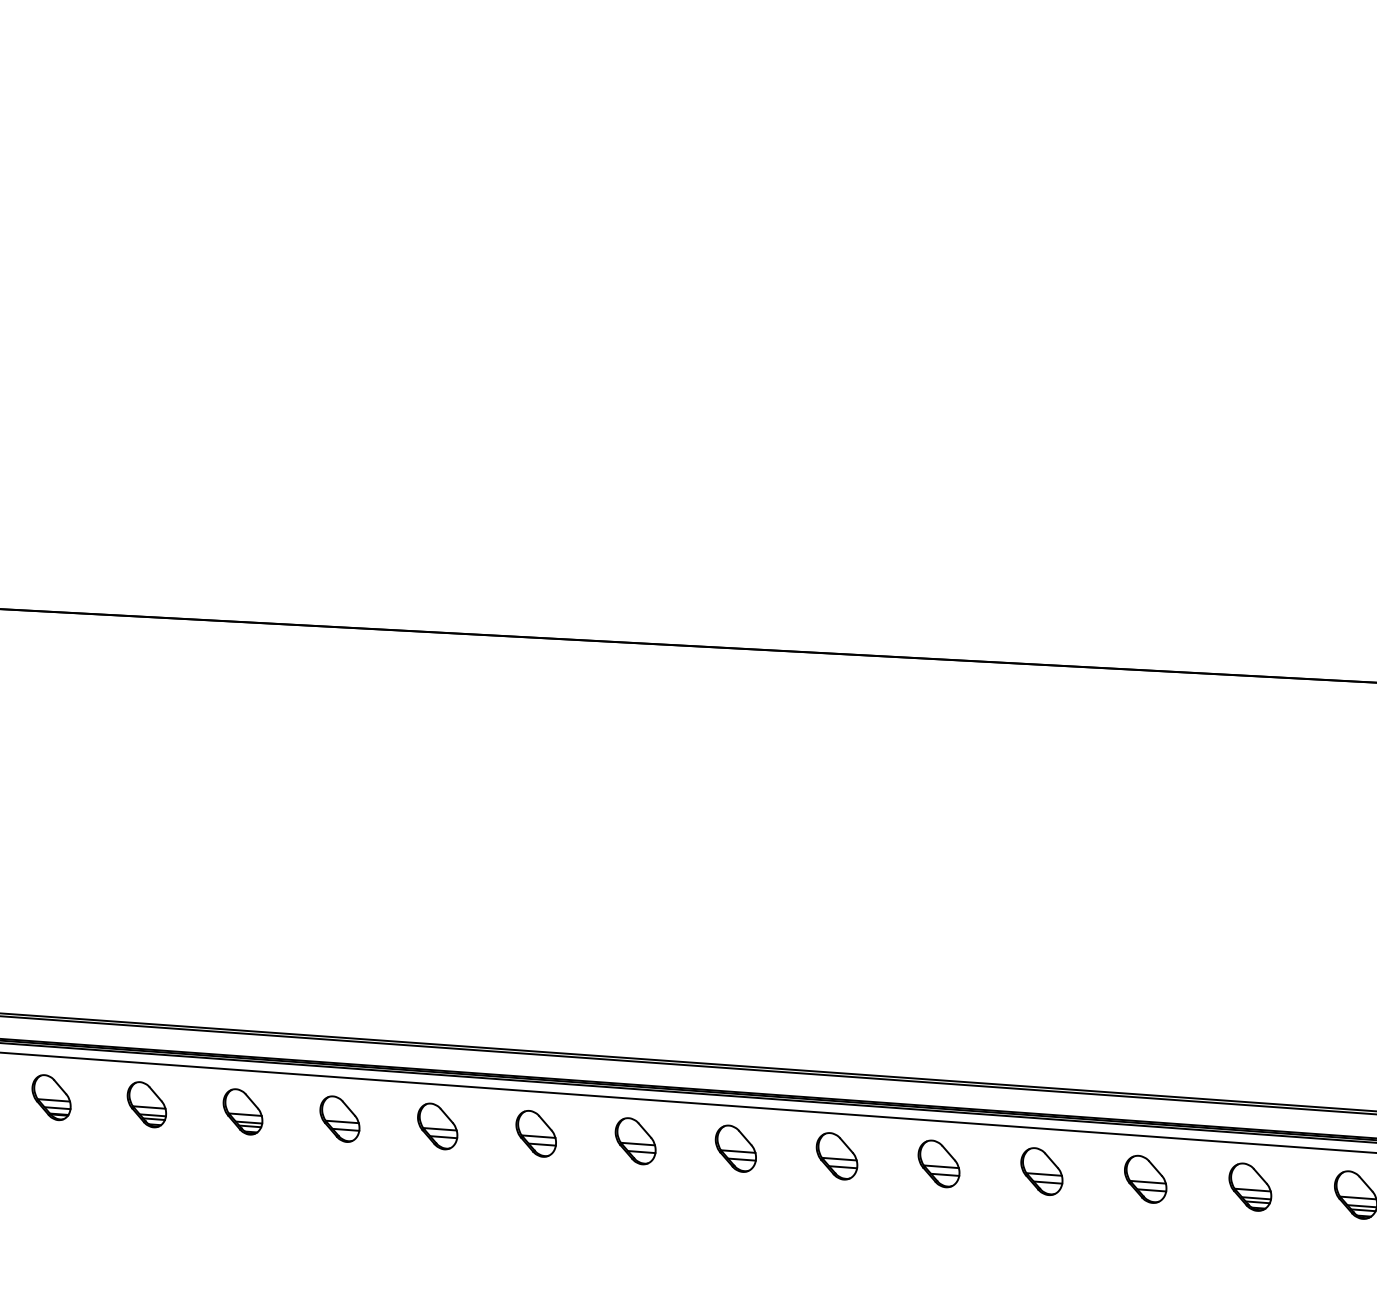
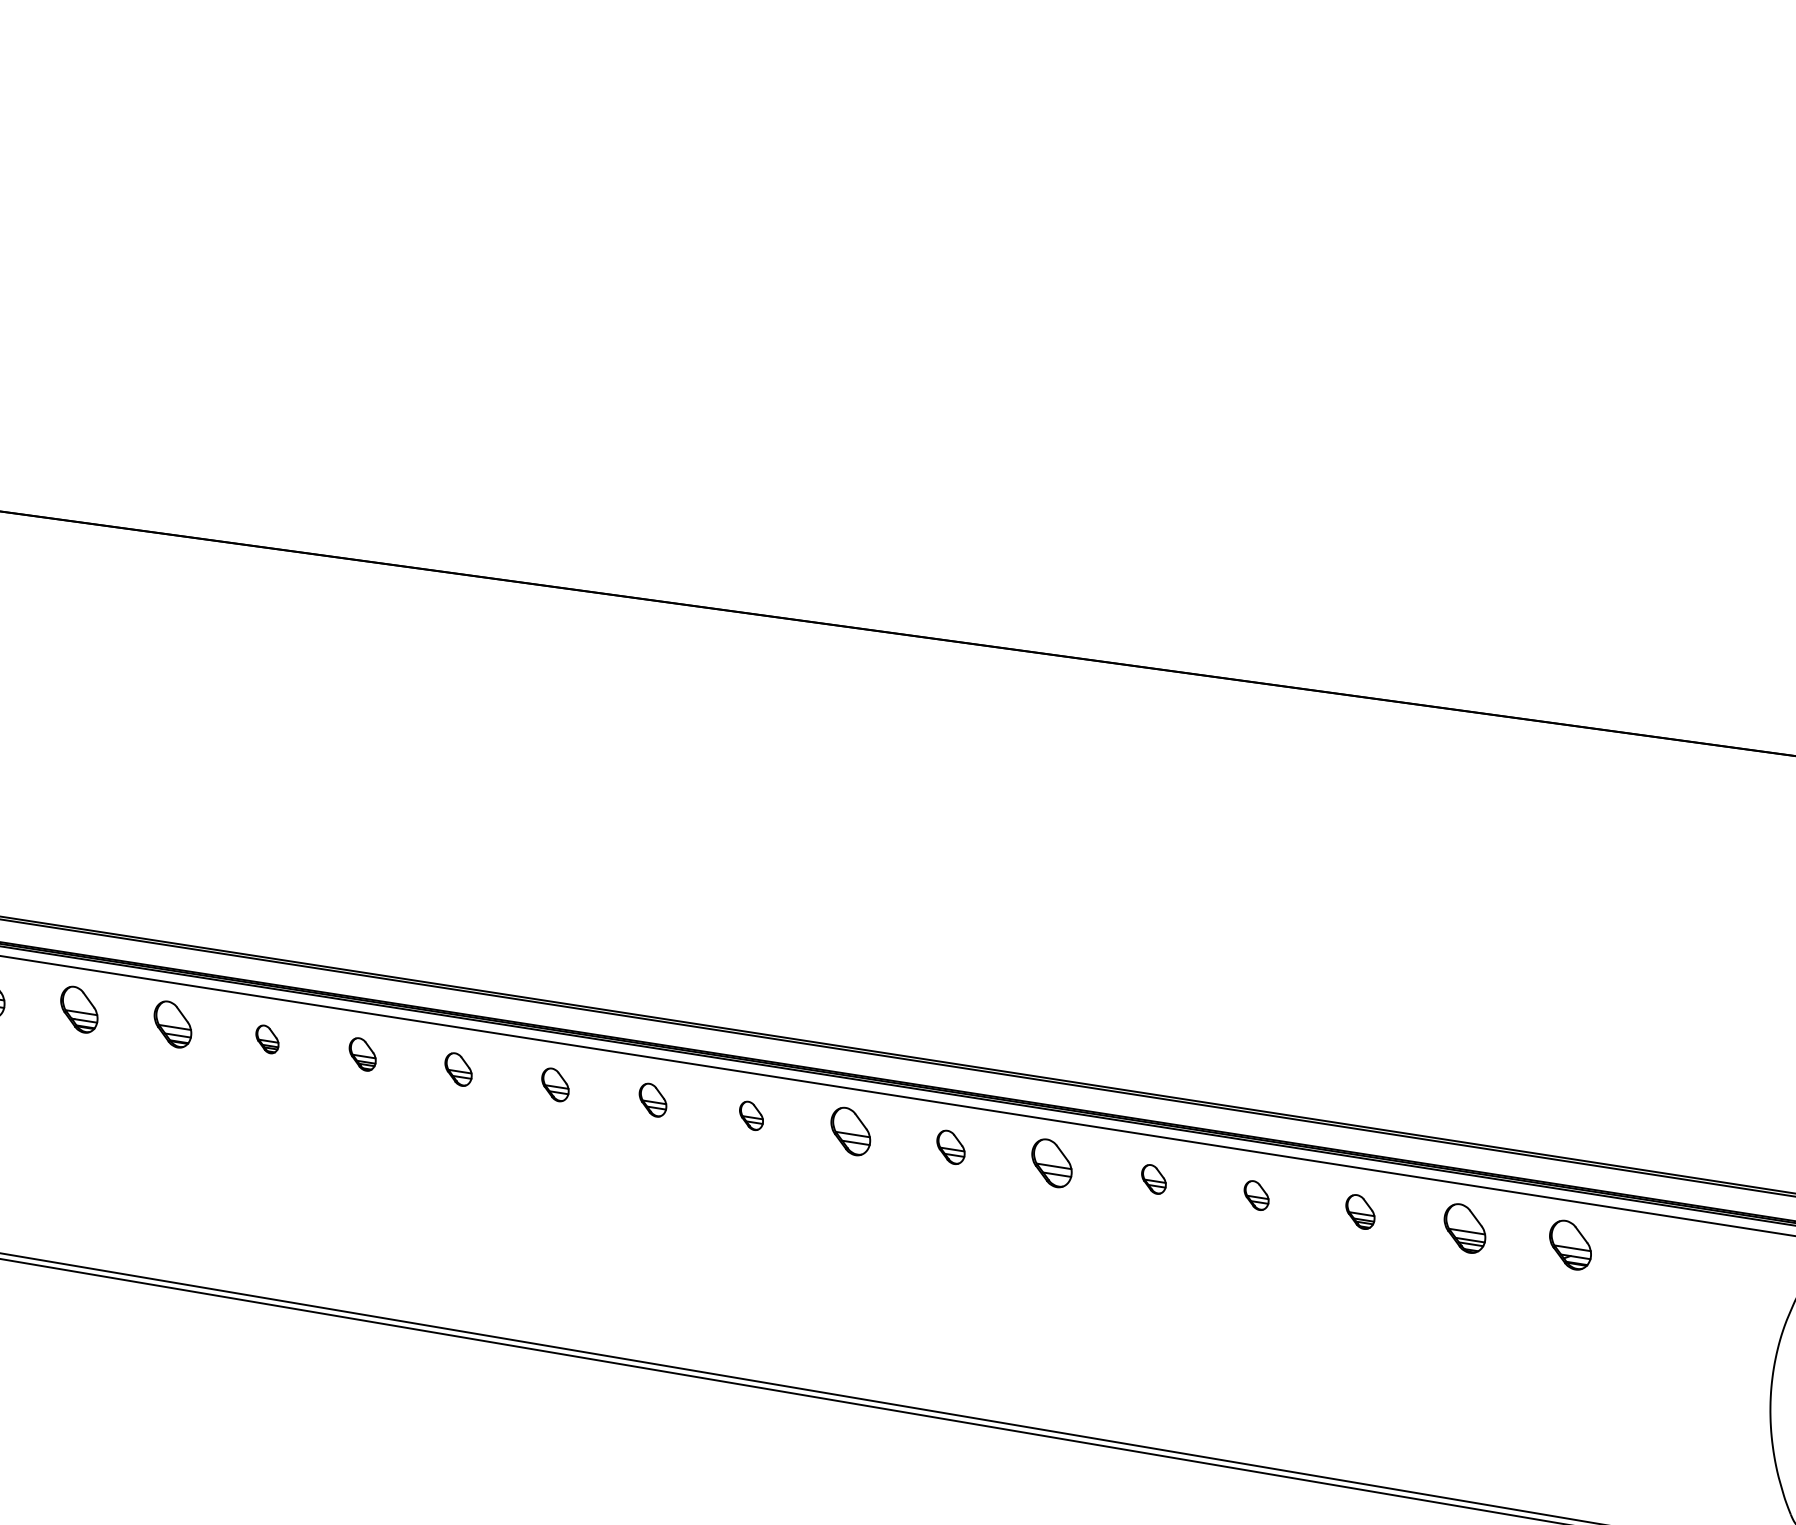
part: (147, 1104) -> (267, 1039), size x0.6
part: (242, 1111) -> (362, 1054), size x0.7
part: (339, 1119) -> (458, 1069), size x0.7
part: (437, 1126) -> (555, 1084), size x0.7
part: (535, 1133) -> (652, 1099), size x0.7
part: (635, 1140) -> (751, 1115), size x0.6
part: (836, 1156) -> (950, 1147), size x0.7
part: (1041, 1171) -> (1153, 1179), size x0.6
part: (1145, 1179) -> (1256, 1195), size x0.6
part: (1250, 1186) -> (1360, 1211), size x0.7

